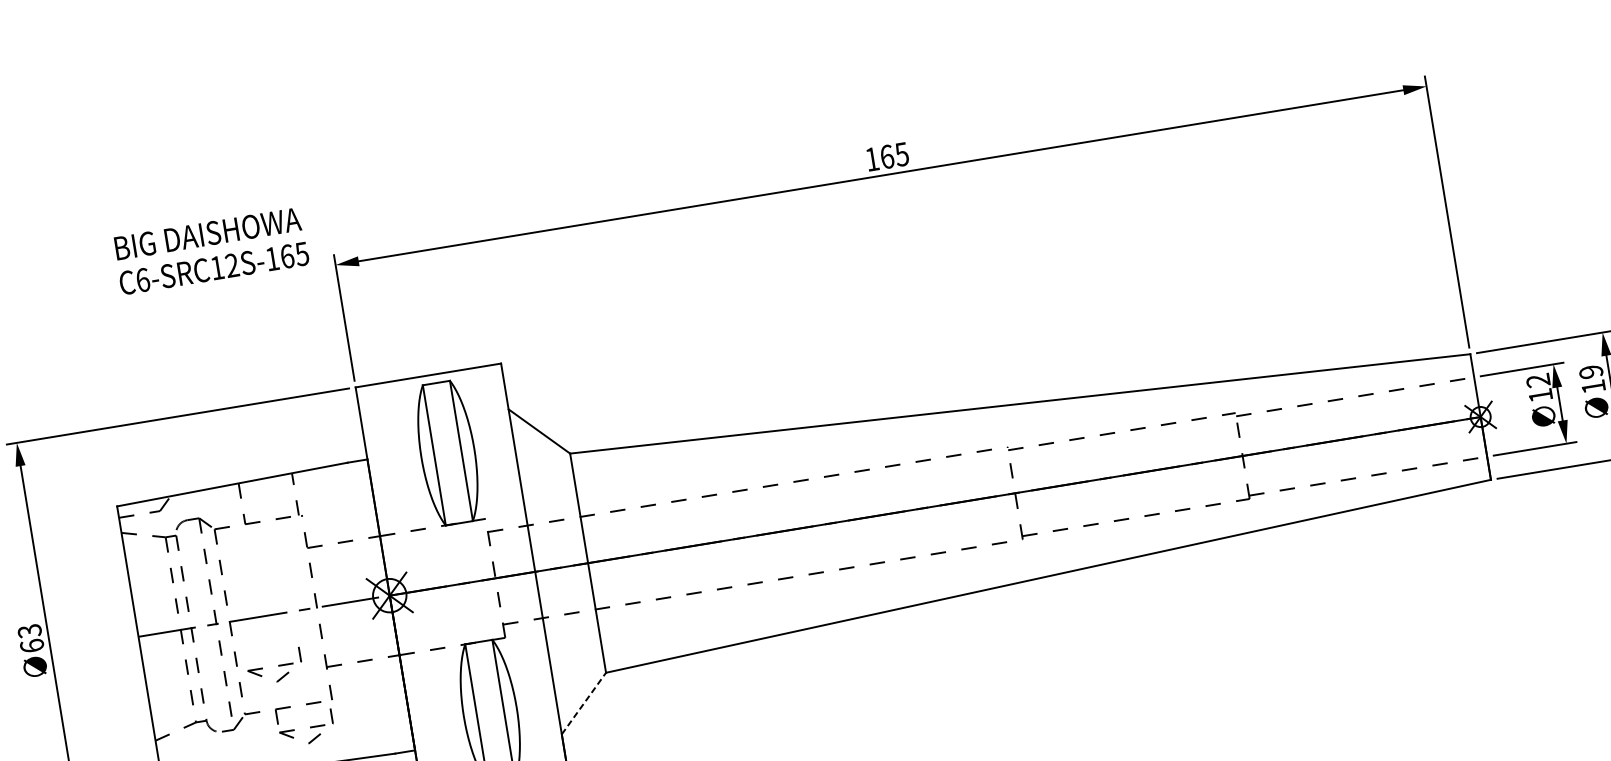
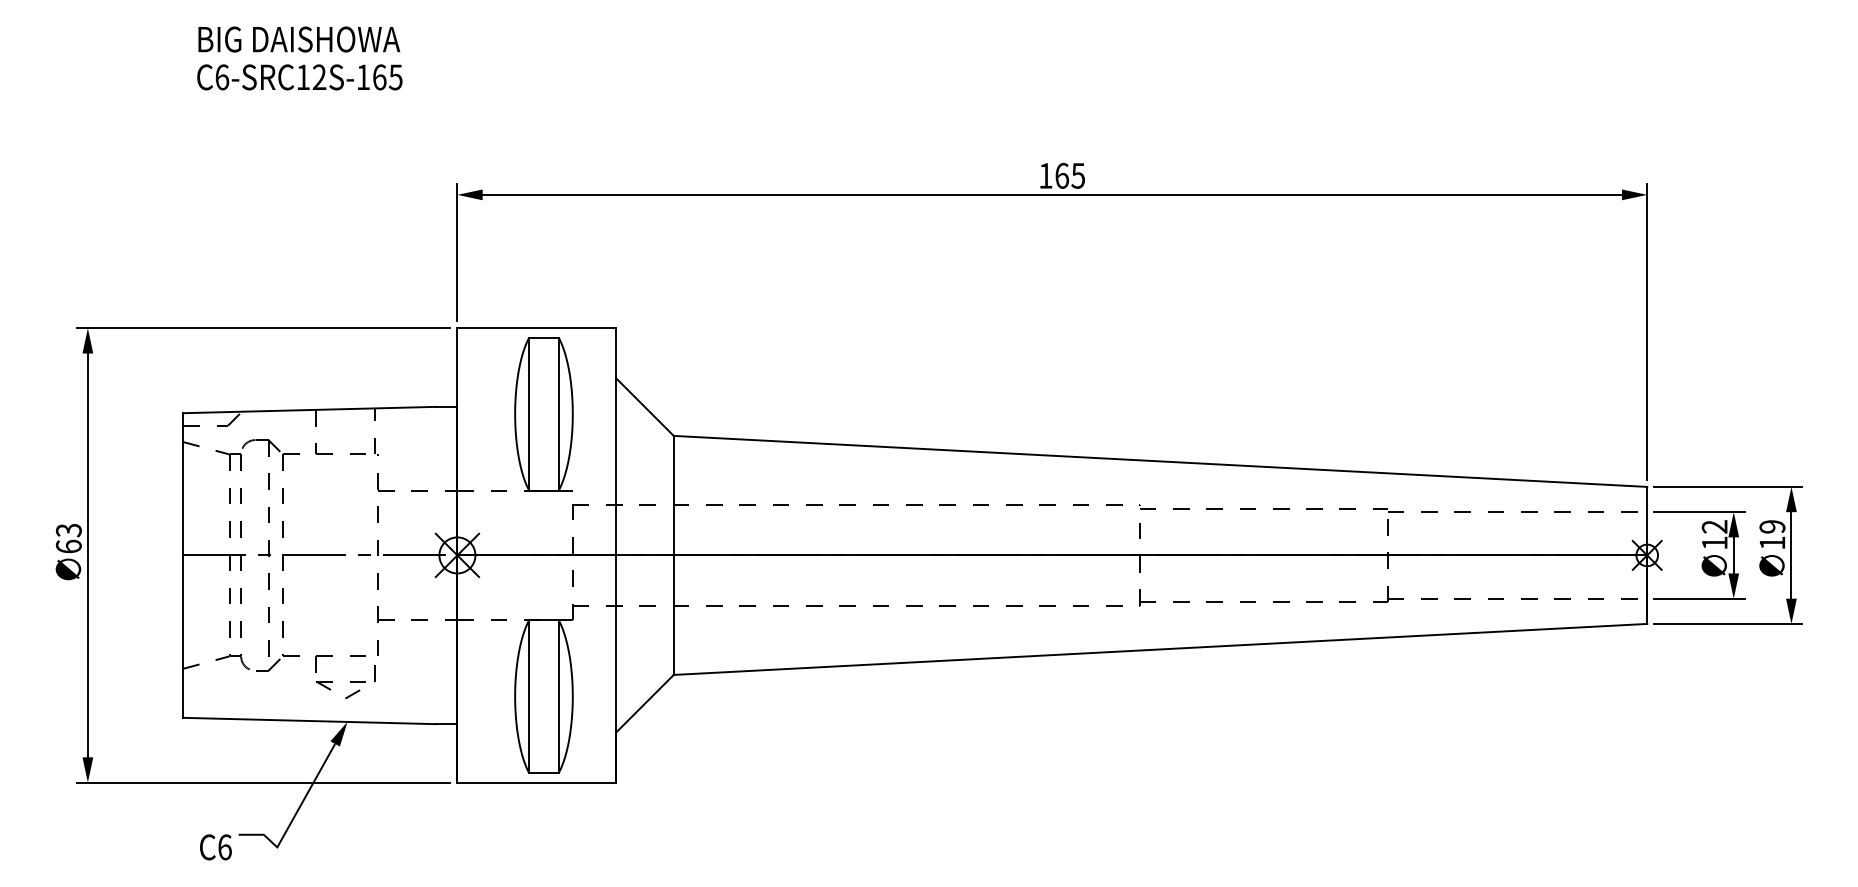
text: (211, 251) -> (299, 58), moved
part: (274, 666) -> (322, 610), removed
line: (583, 703) -> (644, 703), dashed -> solid

